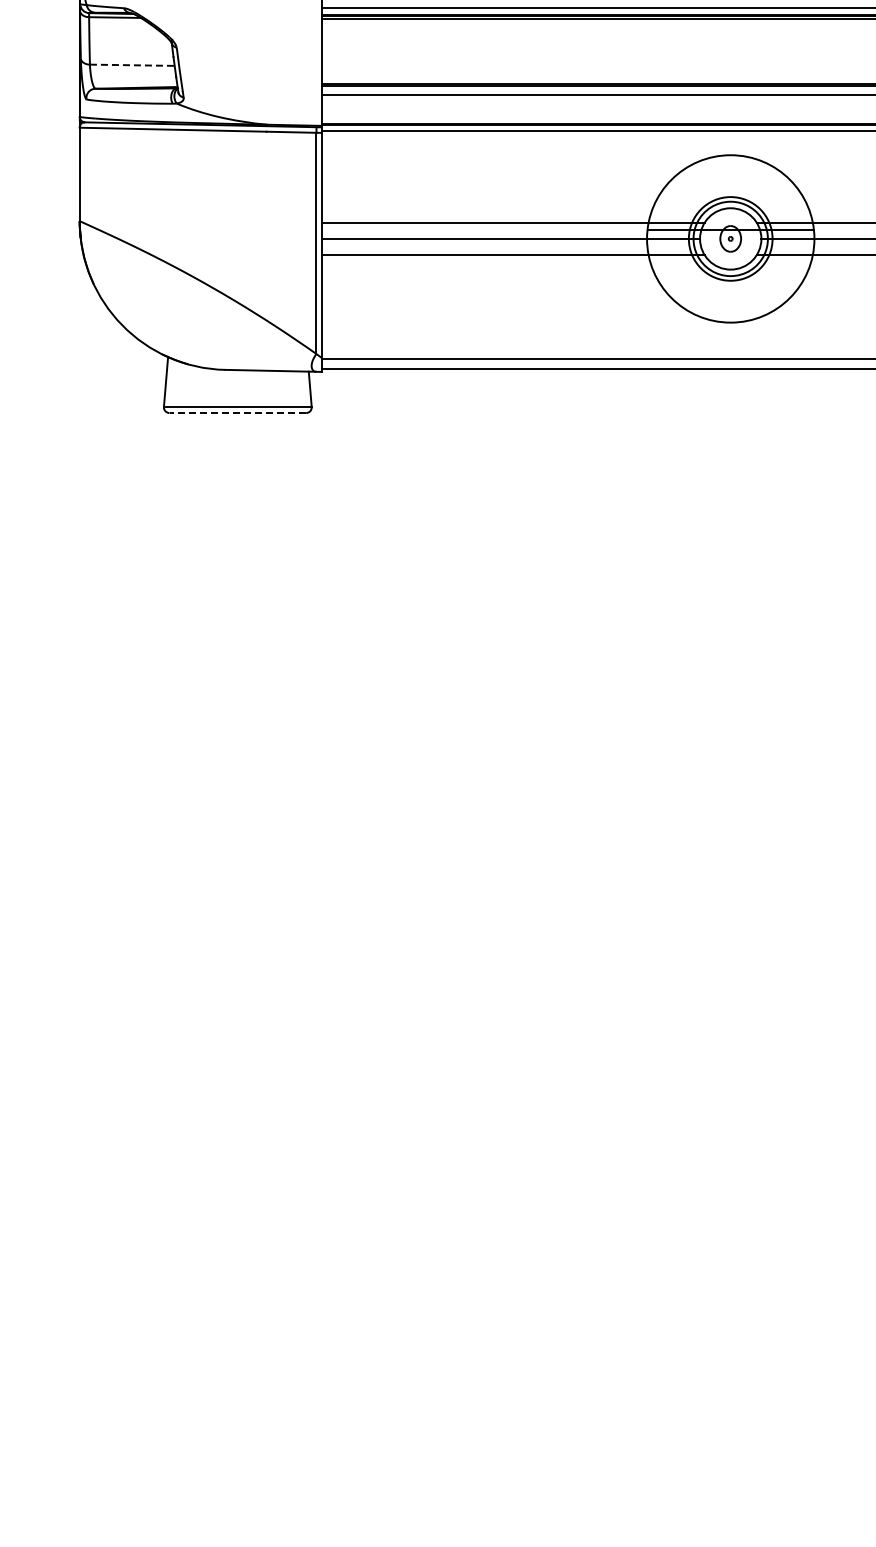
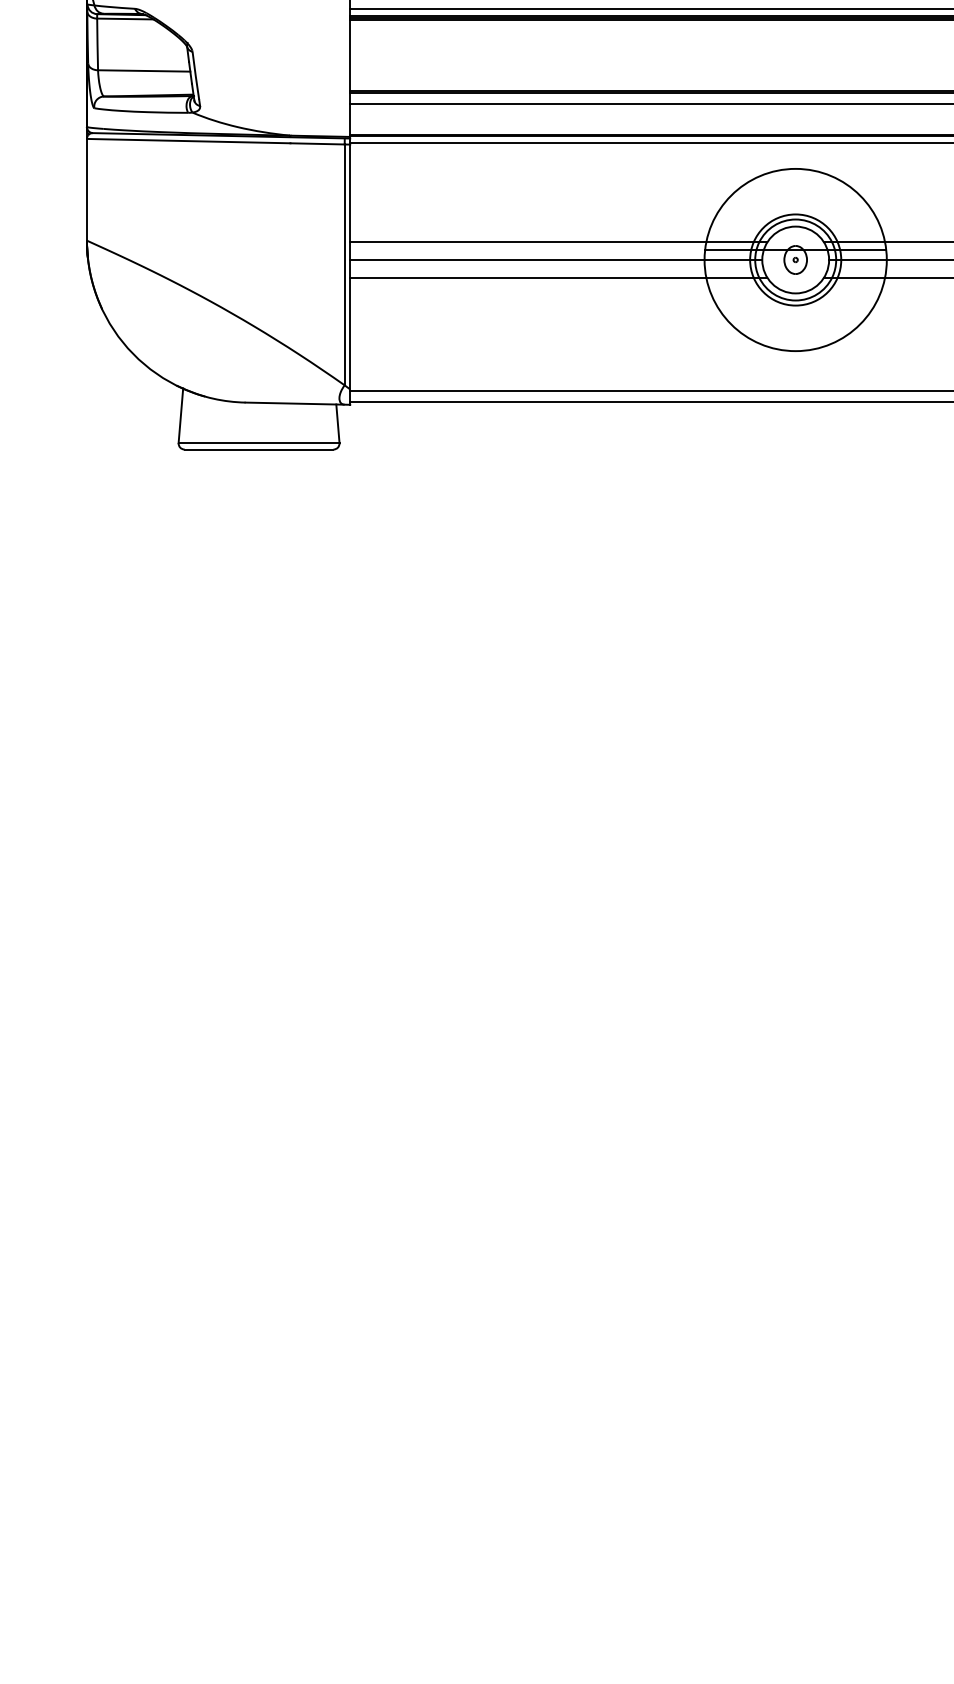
line: (132, 65) -> (144, 71), dashed -> solid
line: (237, 413) -> (258, 450), dashed -> solid

